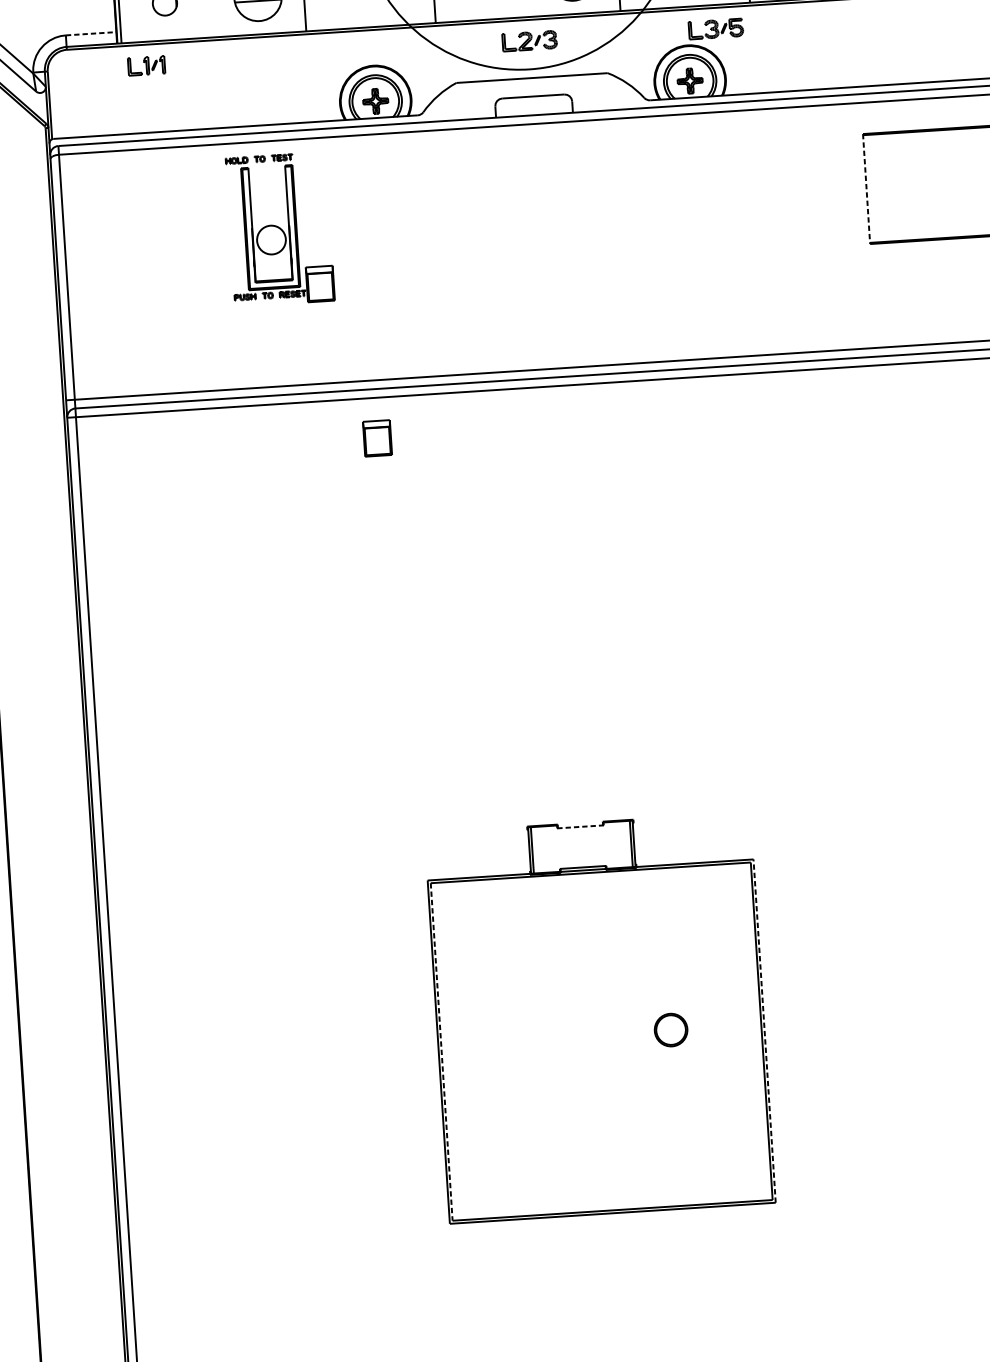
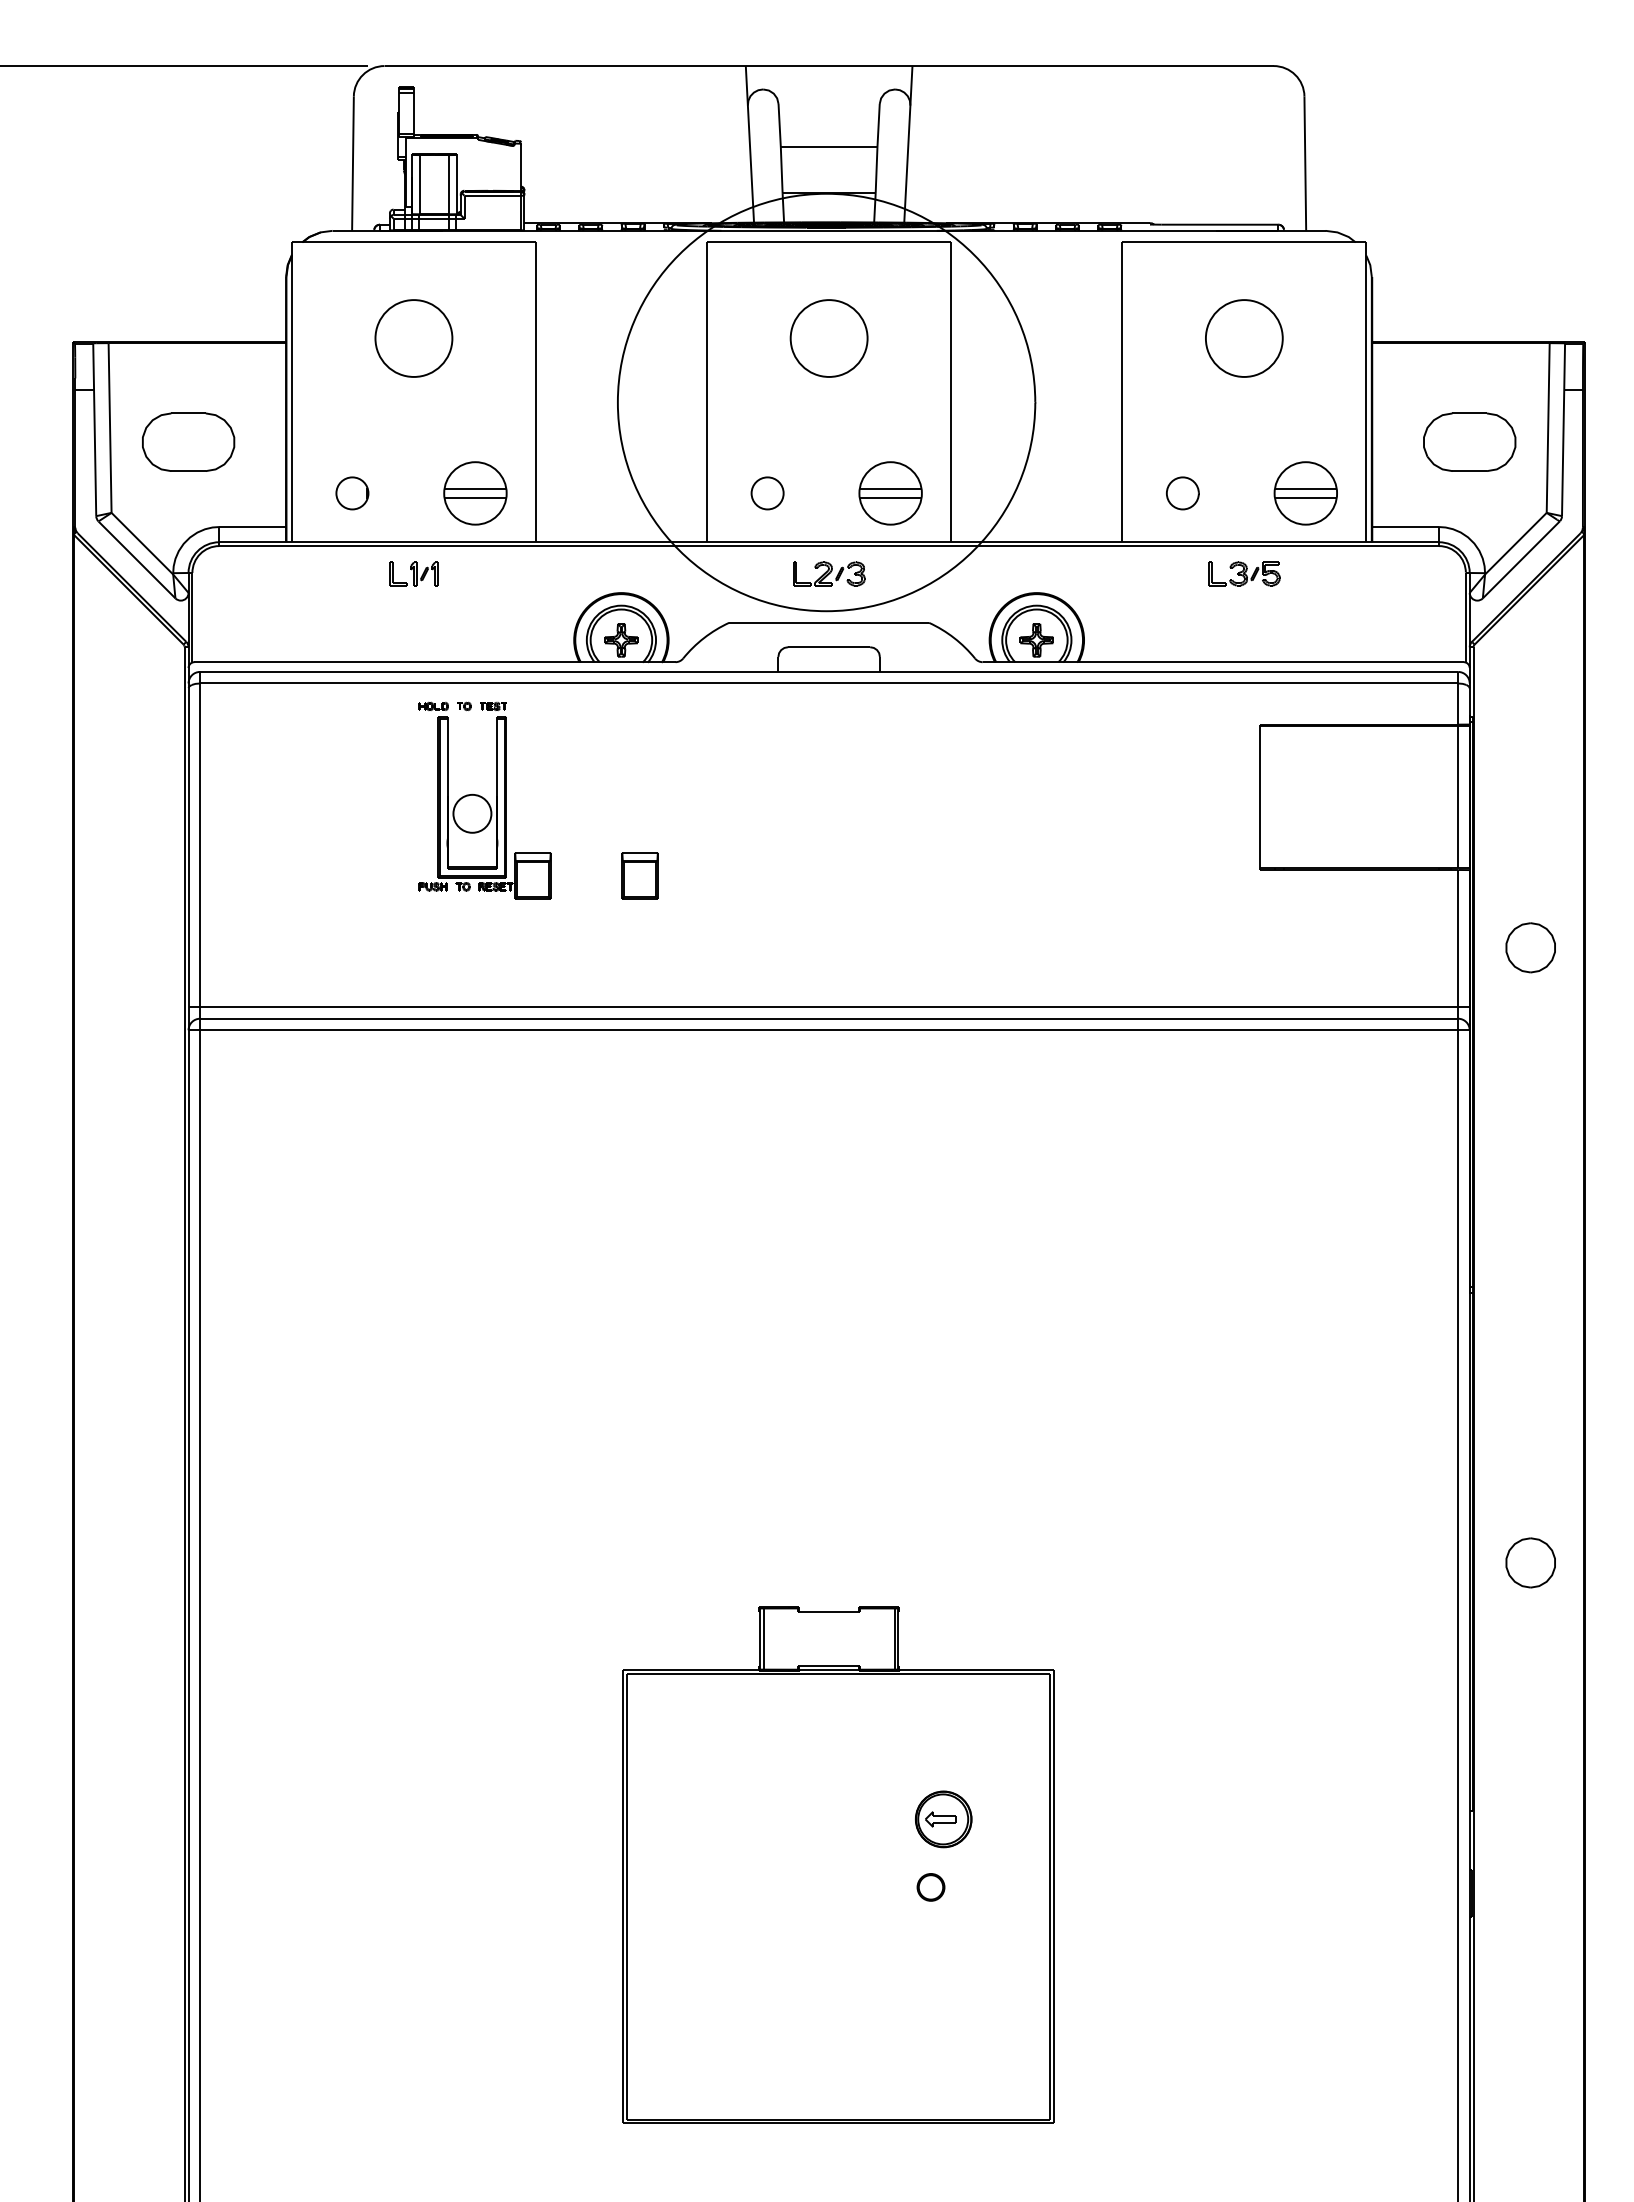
part: (716, 28) -> (1244, 573), moved
line: (91, 34) -> (253, 527), dashed -> solid
part: (146, 65) -> (413, 573), moved
line: (866, 189) -> (1259, 797), dashed -> solid
part: (377, 438) -> (639, 875), moved
line: (580, 827) -> (829, 1612), dashed -> solid
part: (677, 978) -> (943, 1819), added
part: (670, 1030) -> (930, 1887), size x0.62
line: (764, 1030) -> (1054, 1896), dashed -> solid
line: (441, 1051) -> (627, 1896), dashed -> solid

